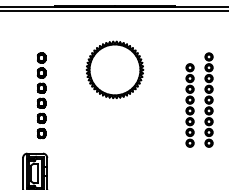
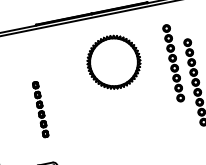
part: (114, 69) -> (113, 62), moved
part: (41, 95) -> (40, 109), size x0.7
part: (189, 105) -> (173, 63), moved

